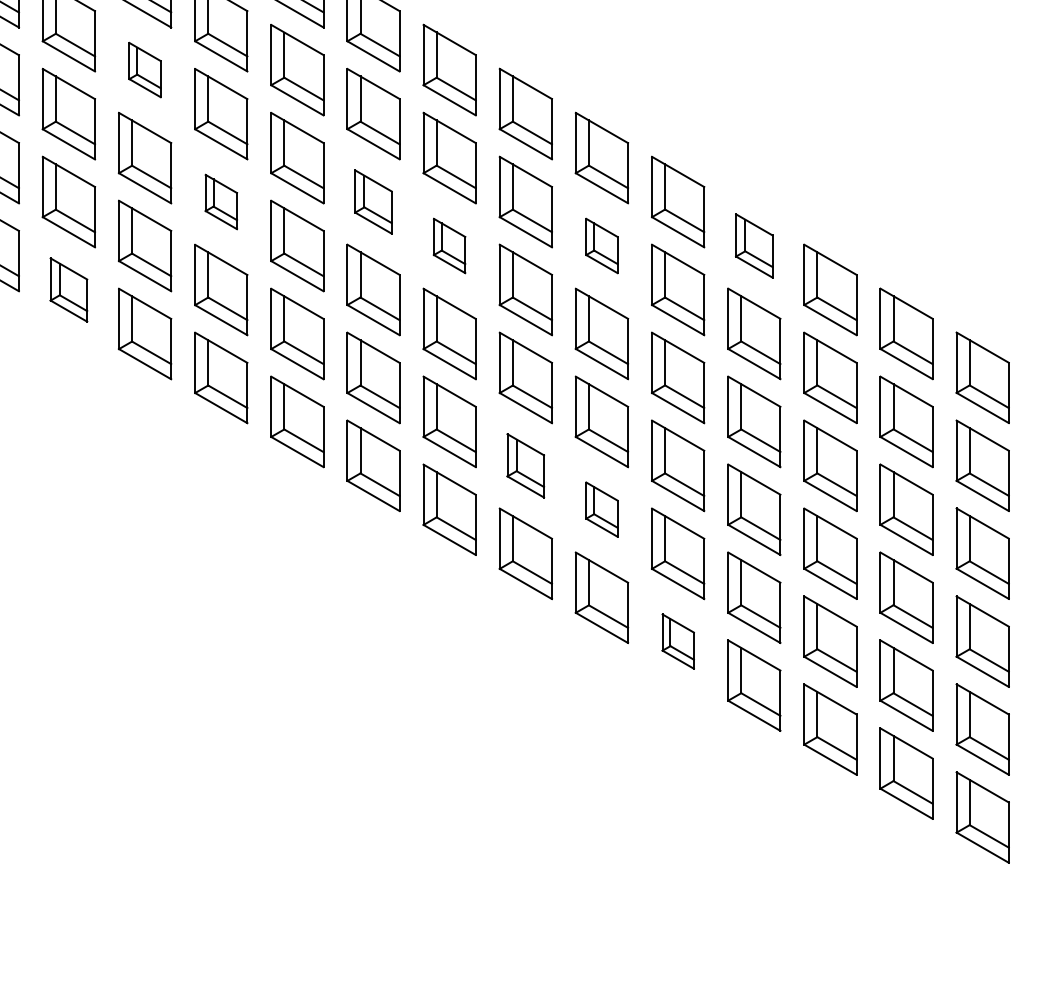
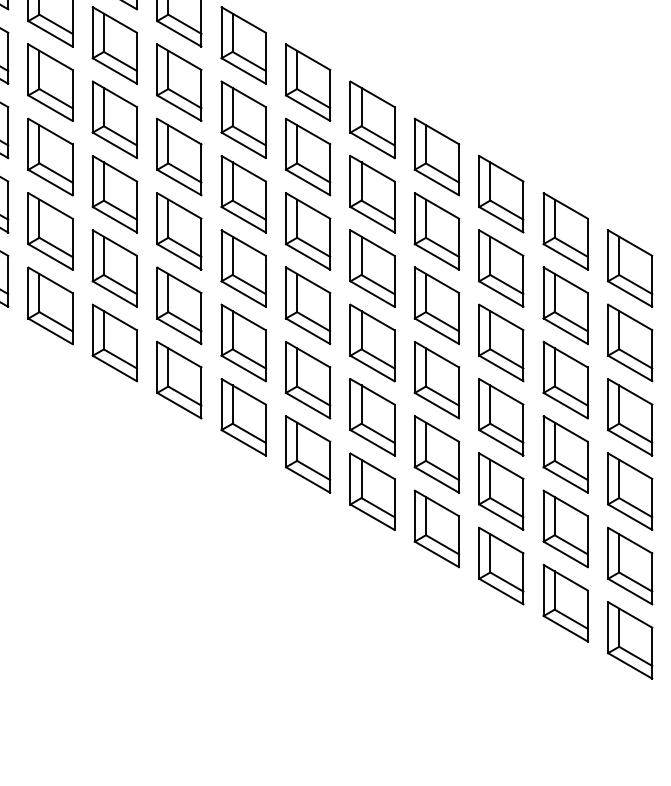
part: (144, 69) -> (114, 119), size x1.67
part: (221, 201) -> (179, 230), size x1.67
part: (373, 201) -> (308, 230), size x1.43
part: (449, 245) -> (372, 268), size x1.67
part: (601, 245) -> (500, 268), size x1.67
part: (754, 245) -> (630, 268), size x1.43
part: (68, 289) -> (50, 305), size x1.43
part: (525, 465) -> (436, 454), size x1.43
part: (601, 509) -> (500, 491), size x1.67
part: (678, 641) -> (566, 603), size x1.67

